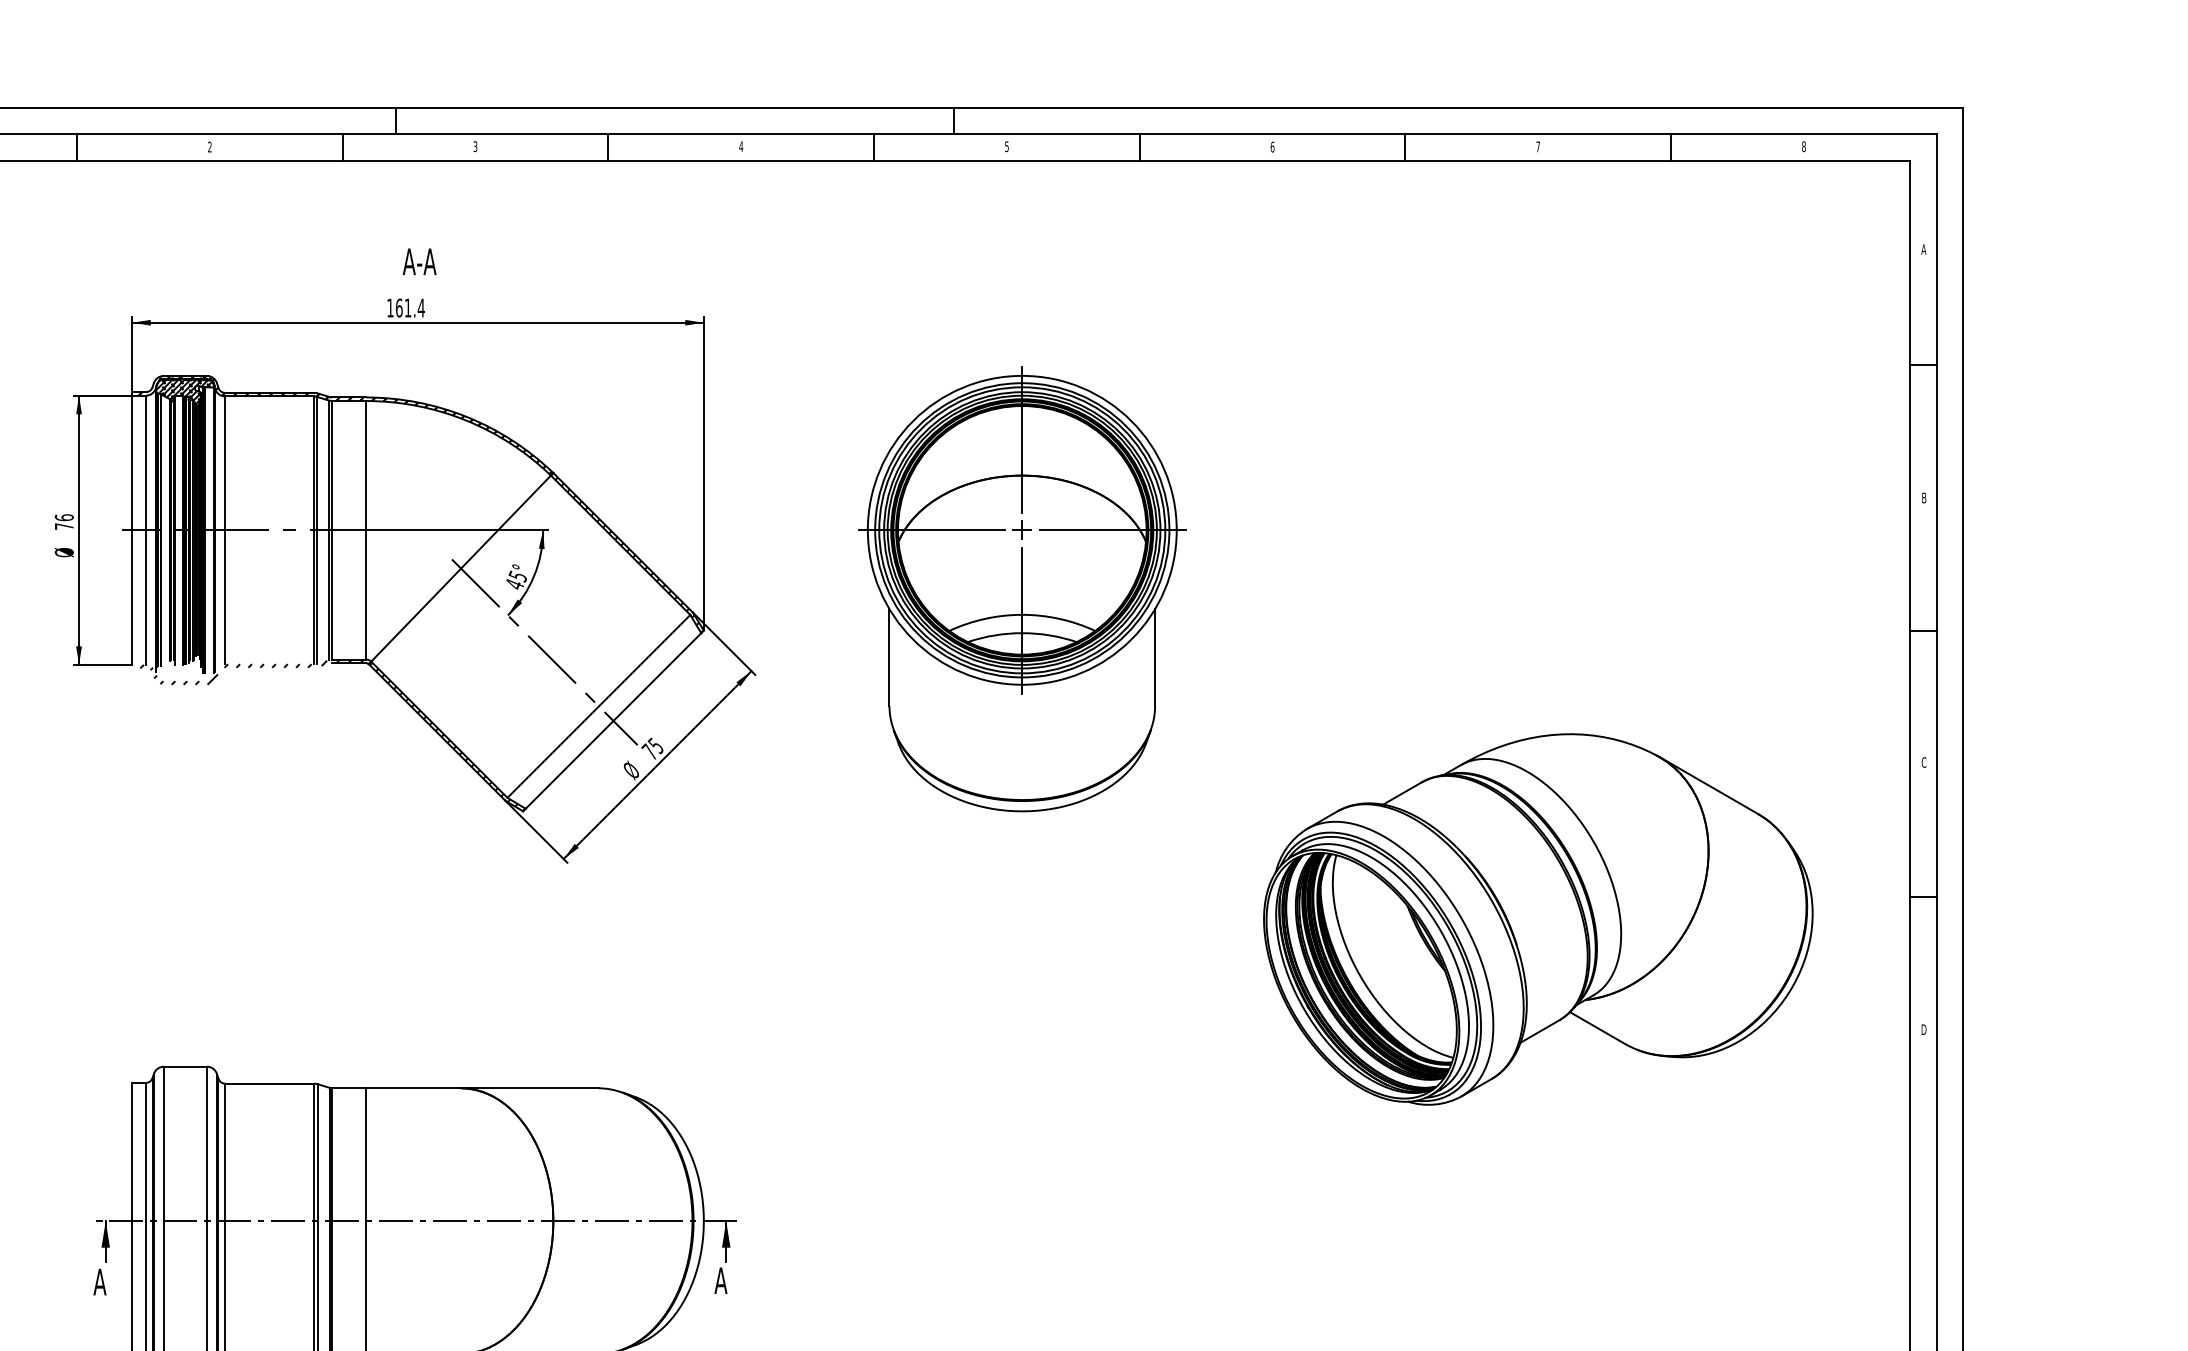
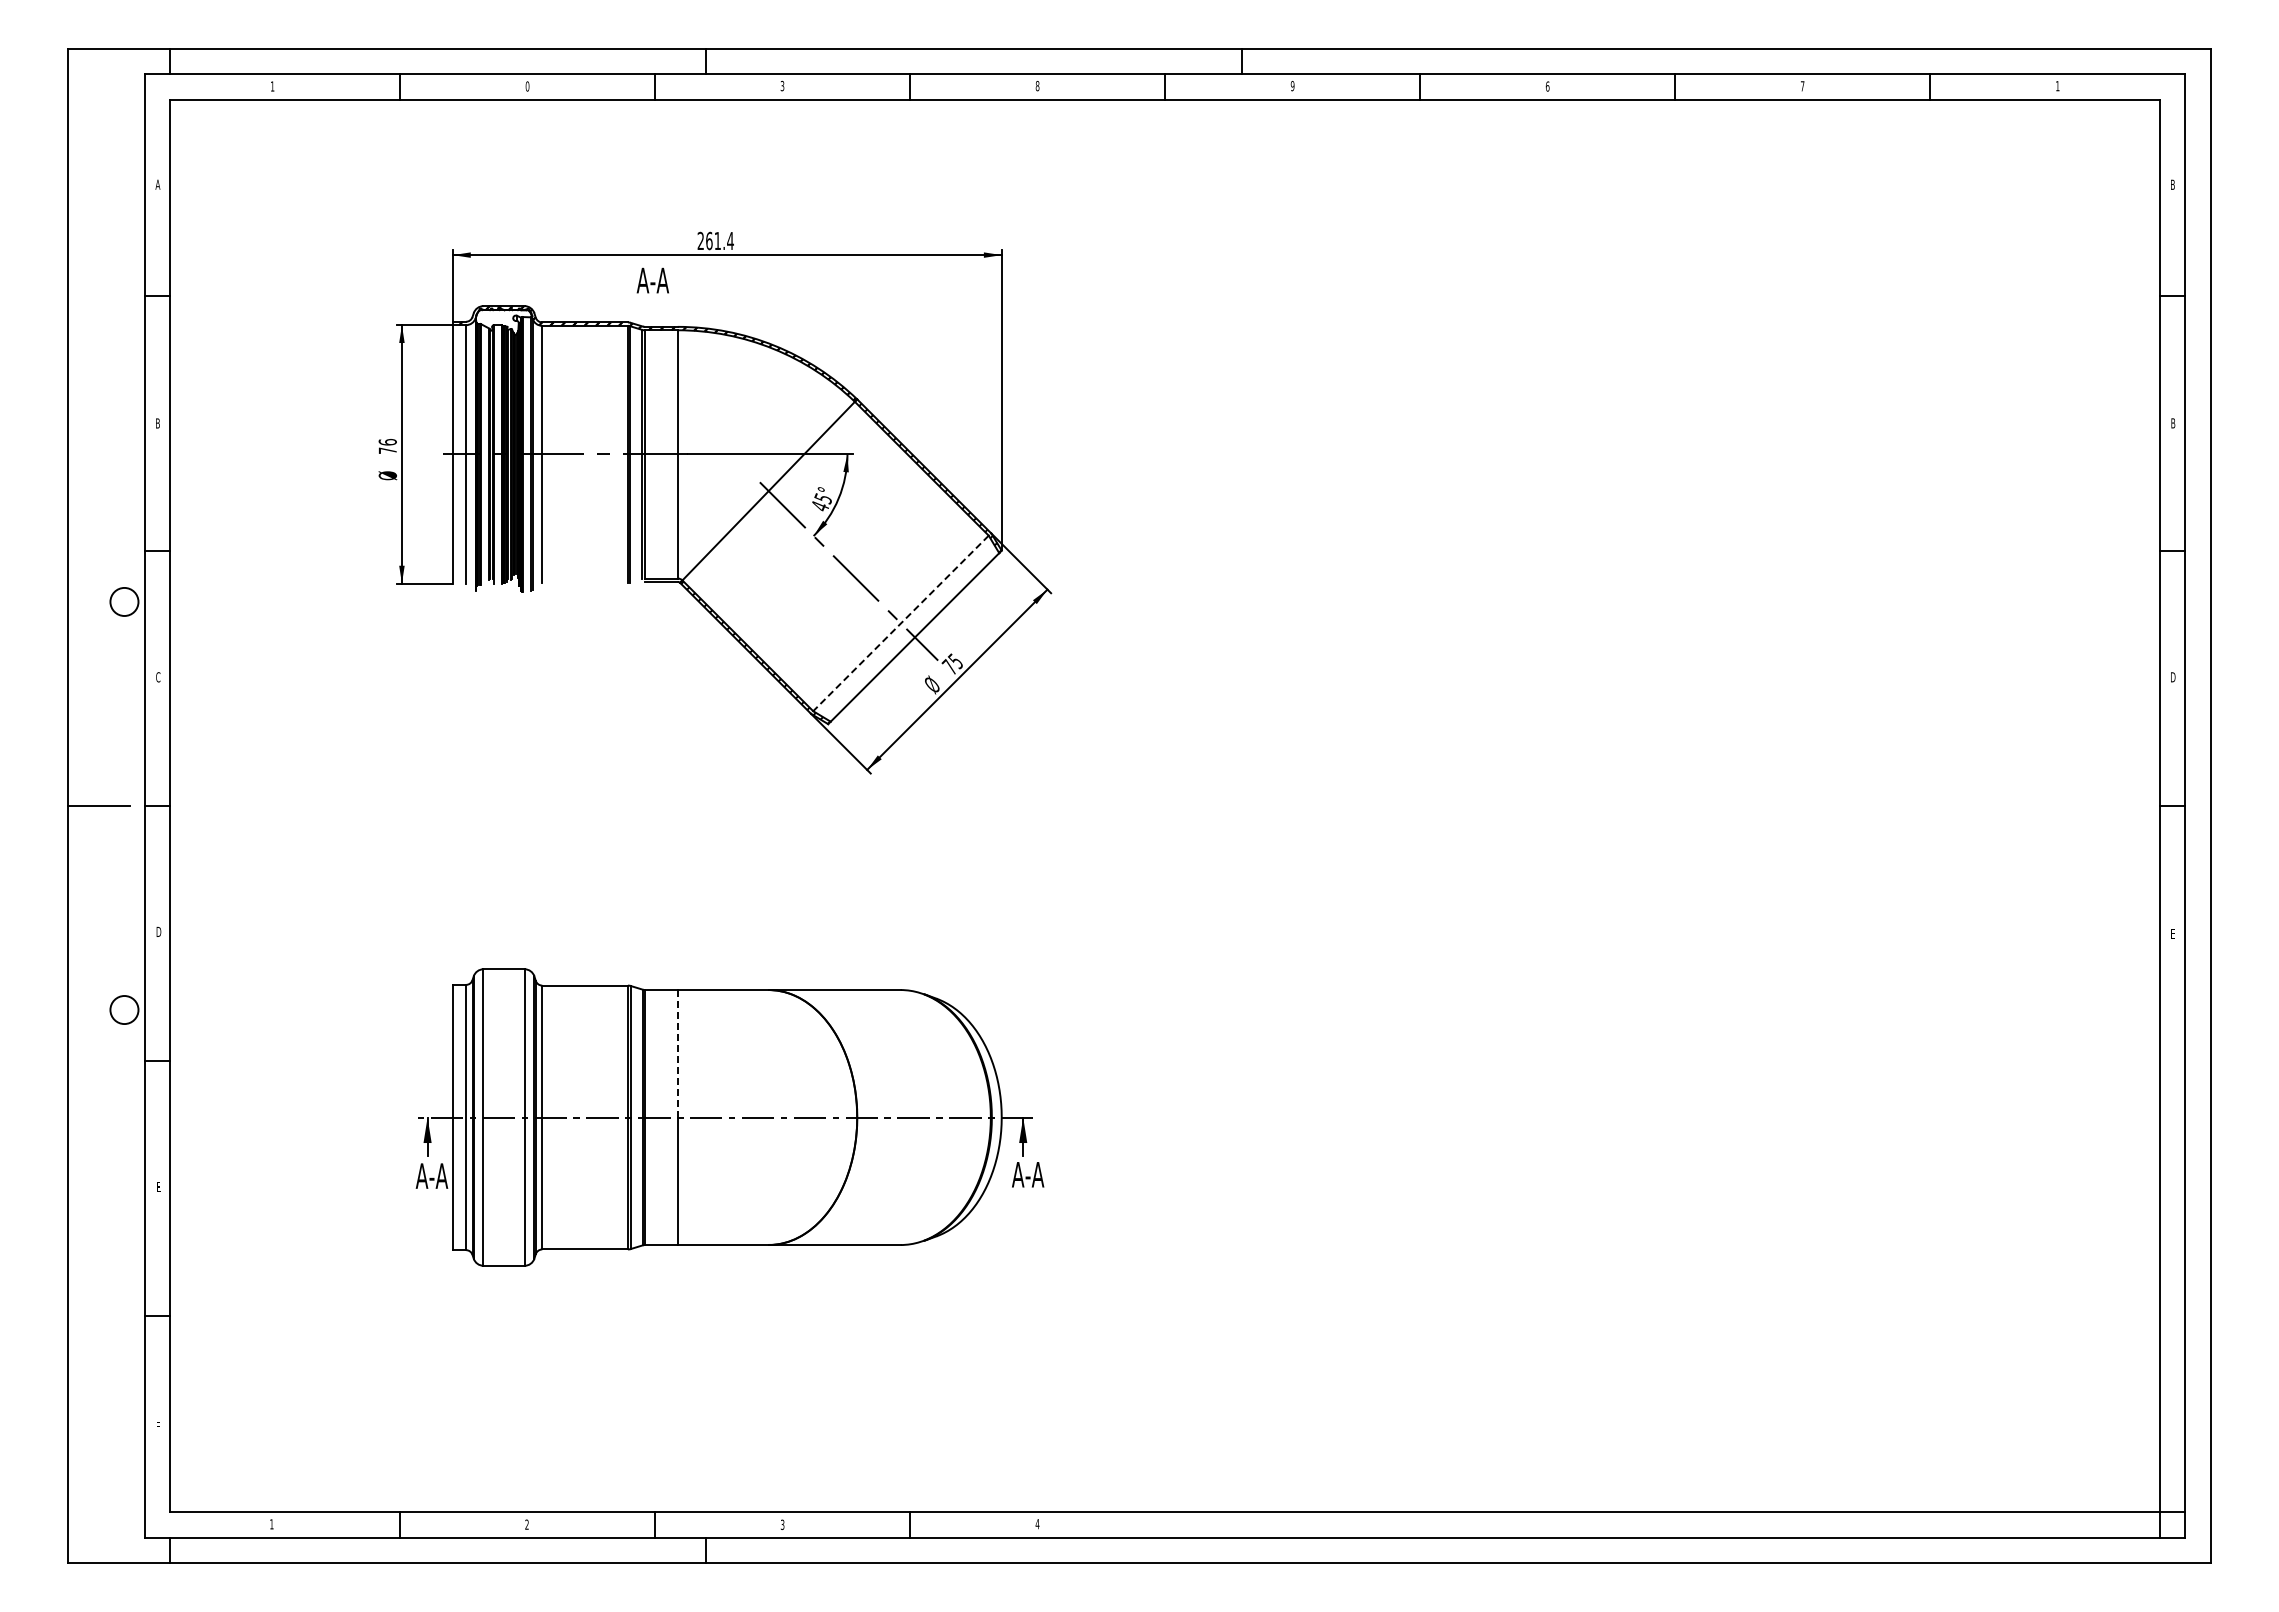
text: (741, 146) -> (1037, 85), 4 -> 8
text: (1006, 146) -> (1292, 85), 5 -> 9
text: (209, 147) -> (527, 86), 2 -> 0
text: (1803, 147) -> (2057, 86), 8 -> 1
text: (1923, 249) -> (2172, 184), A -> B
text: (419, 261) -> (652, 280), moved
text: (390, 307) -> (700, 240), 161.4 -> 261.4
hatch: (185, 390) -> (504, 320), removed
part: (1022, 589) -> (1307, 511), removed
hatch: (251, 672) -> (567, 590), removed
line: (598, 706) -> (900, 623), solid -> dashed
text: (1924, 762) -> (2173, 677), C -> D
part: (1538, 918) -> (1802, 827), removed
text: (1923, 1029) -> (2172, 933), D -> E
line: (366, 1154) -> (677, 1053), solid -> dashed
text: (737, 1280) -> (1034, 1174), A -> A-A
text: (117, 1281) -> (438, 1175), A -> A-A

